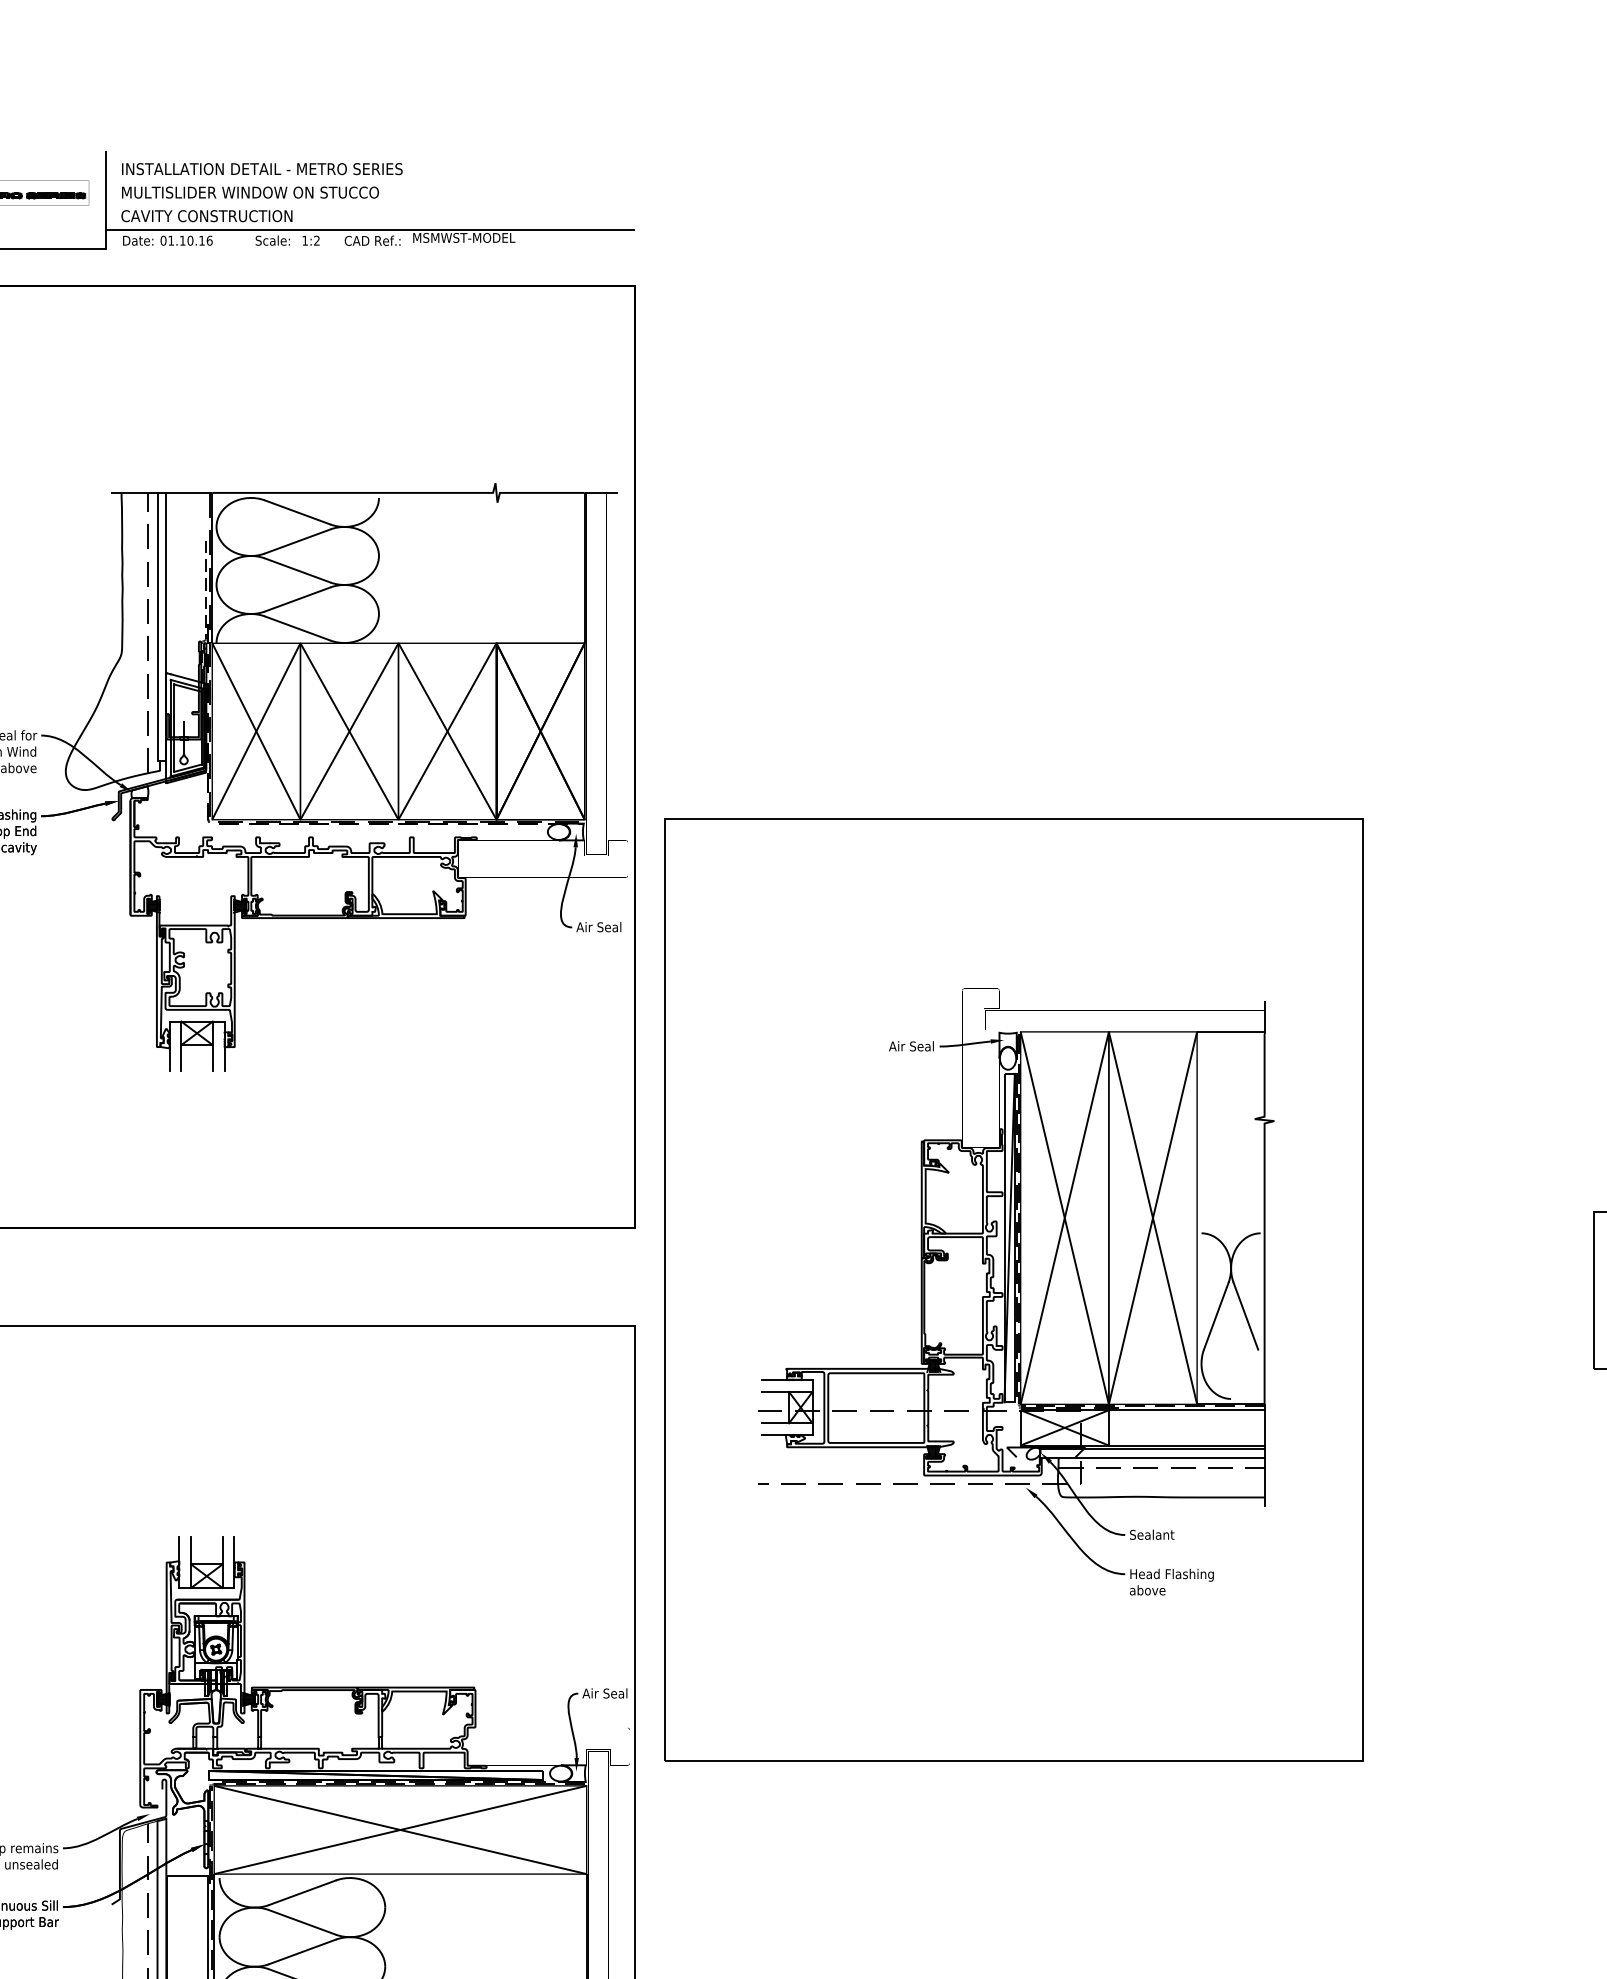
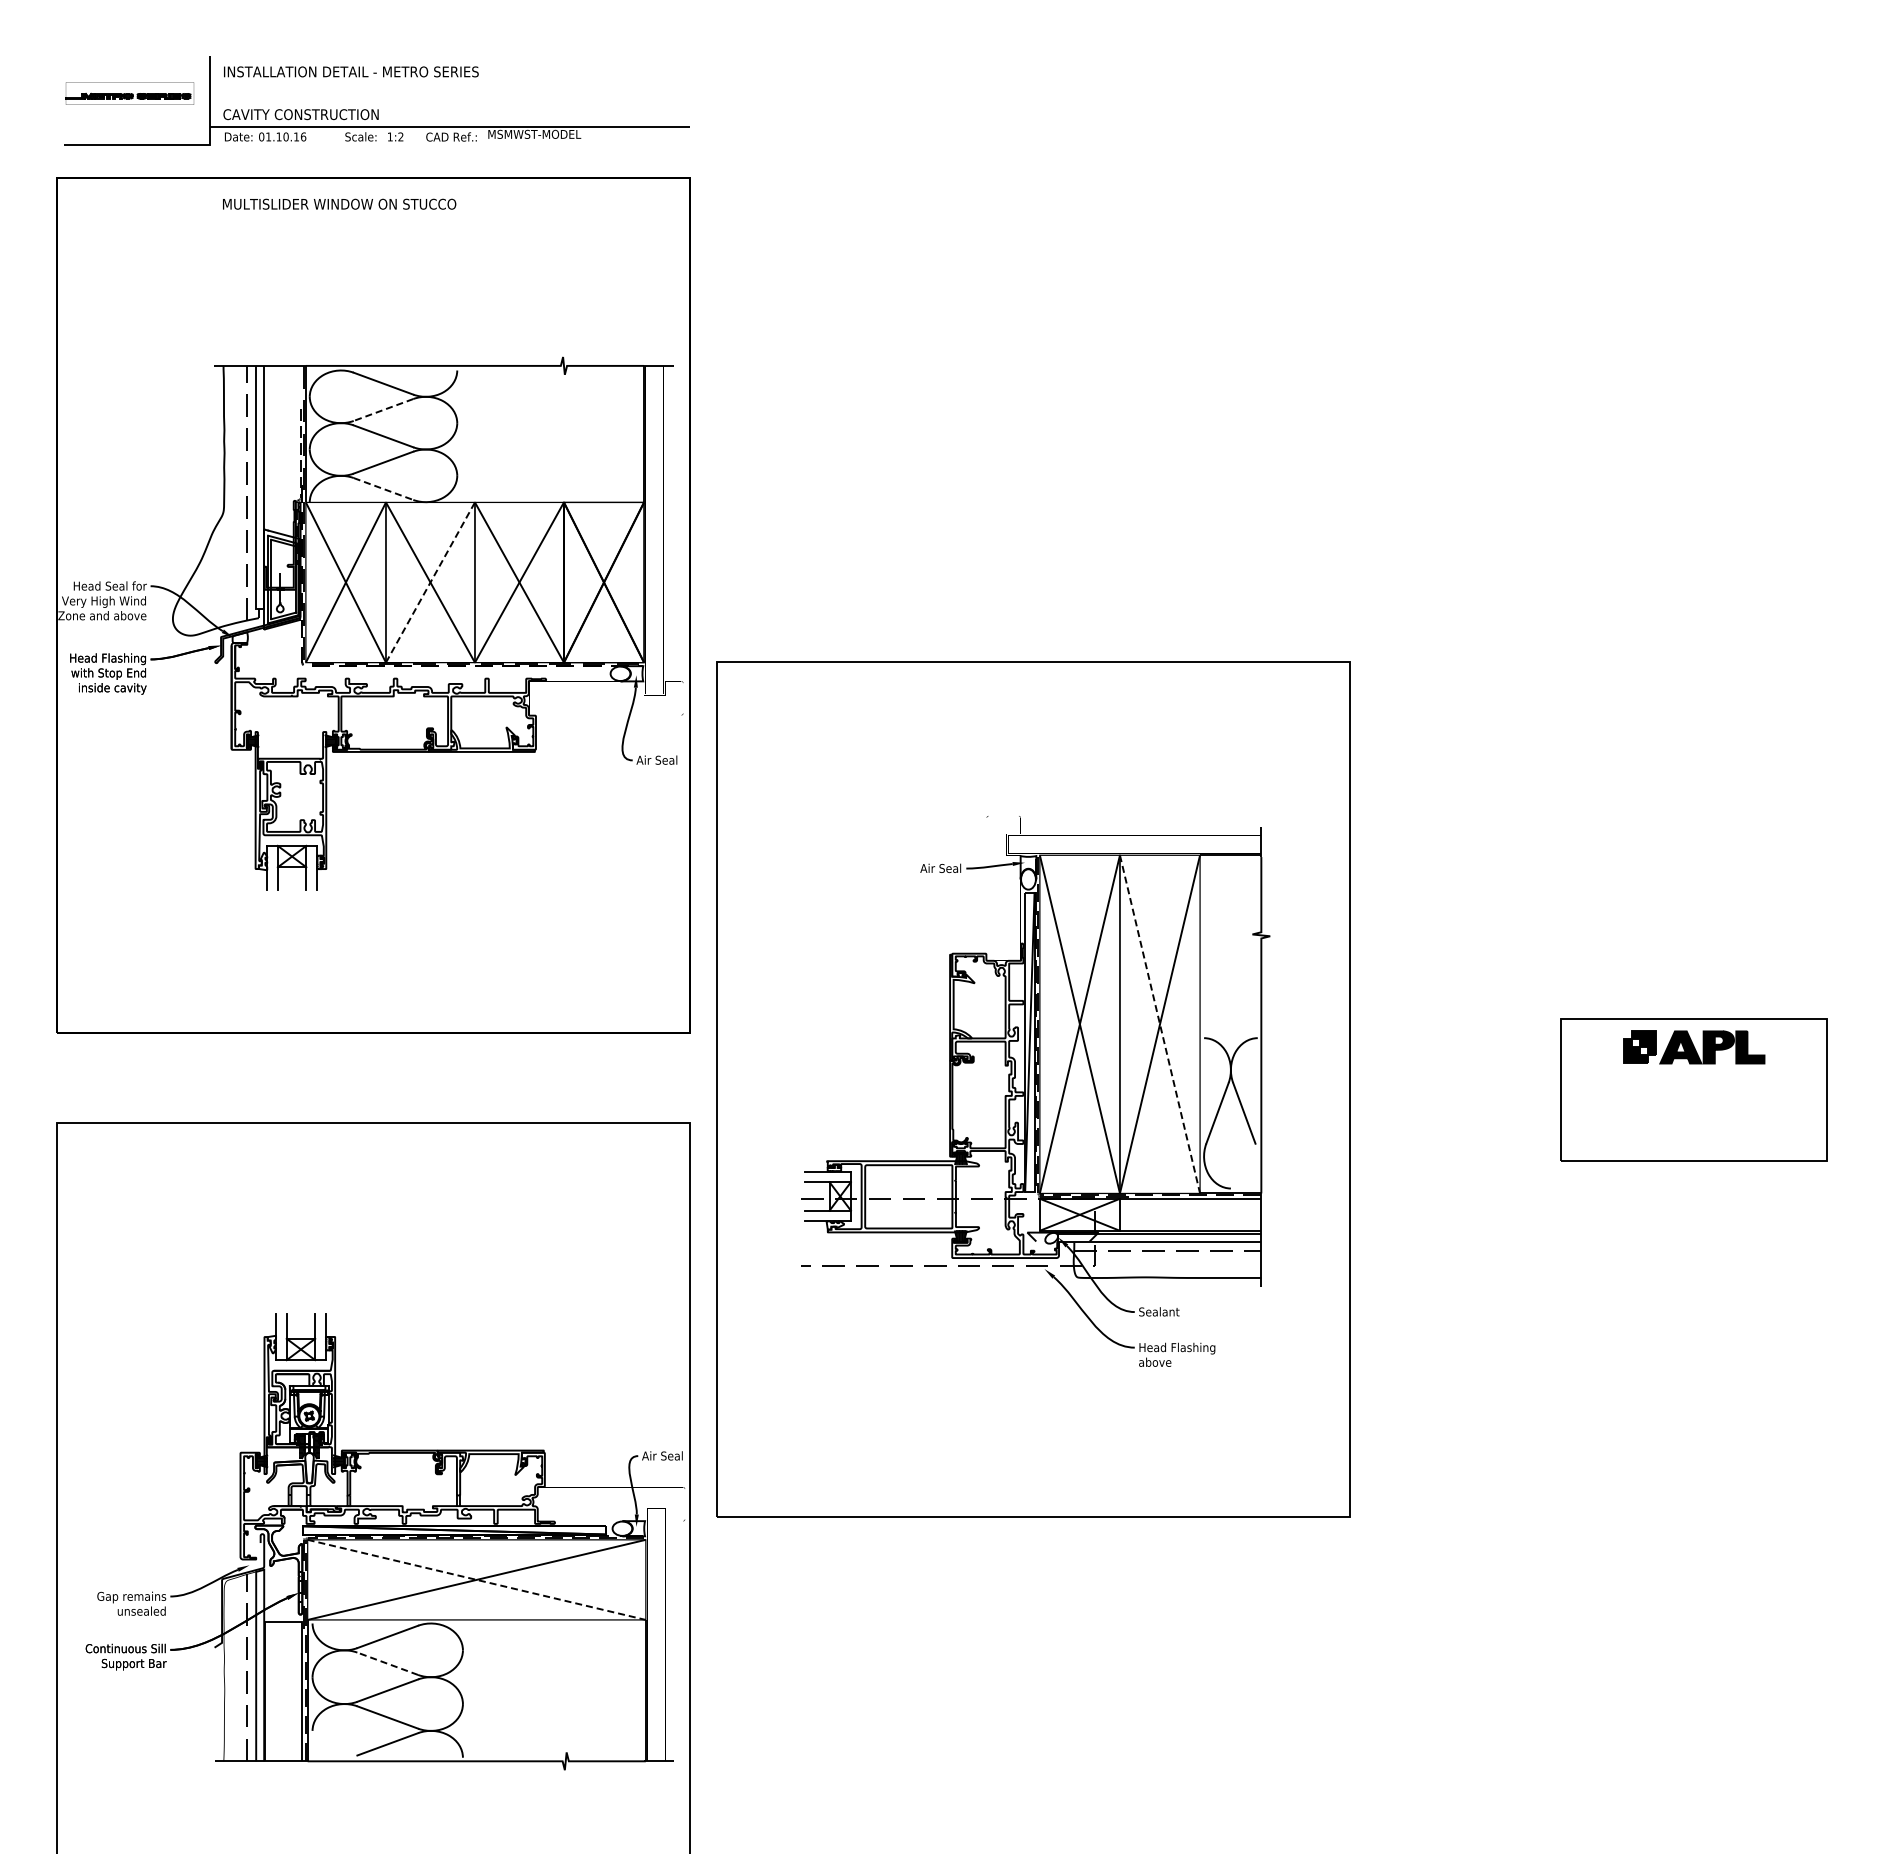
text: (250, 191) -> (339, 203), moved
line: (297, 542) -> (383, 410), solid -> dashed
line: (297, 629) -> (383, 489), solid -> dashed
line: (349, 731) -> (430, 582), solid -> dashed
line: (1153, 1218) -> (1160, 1024), solid -> dashed
line: (400, 1829) -> (476, 1579), solid -> dashed
line: (302, 1922) -> (387, 1663), solid -> dashed

